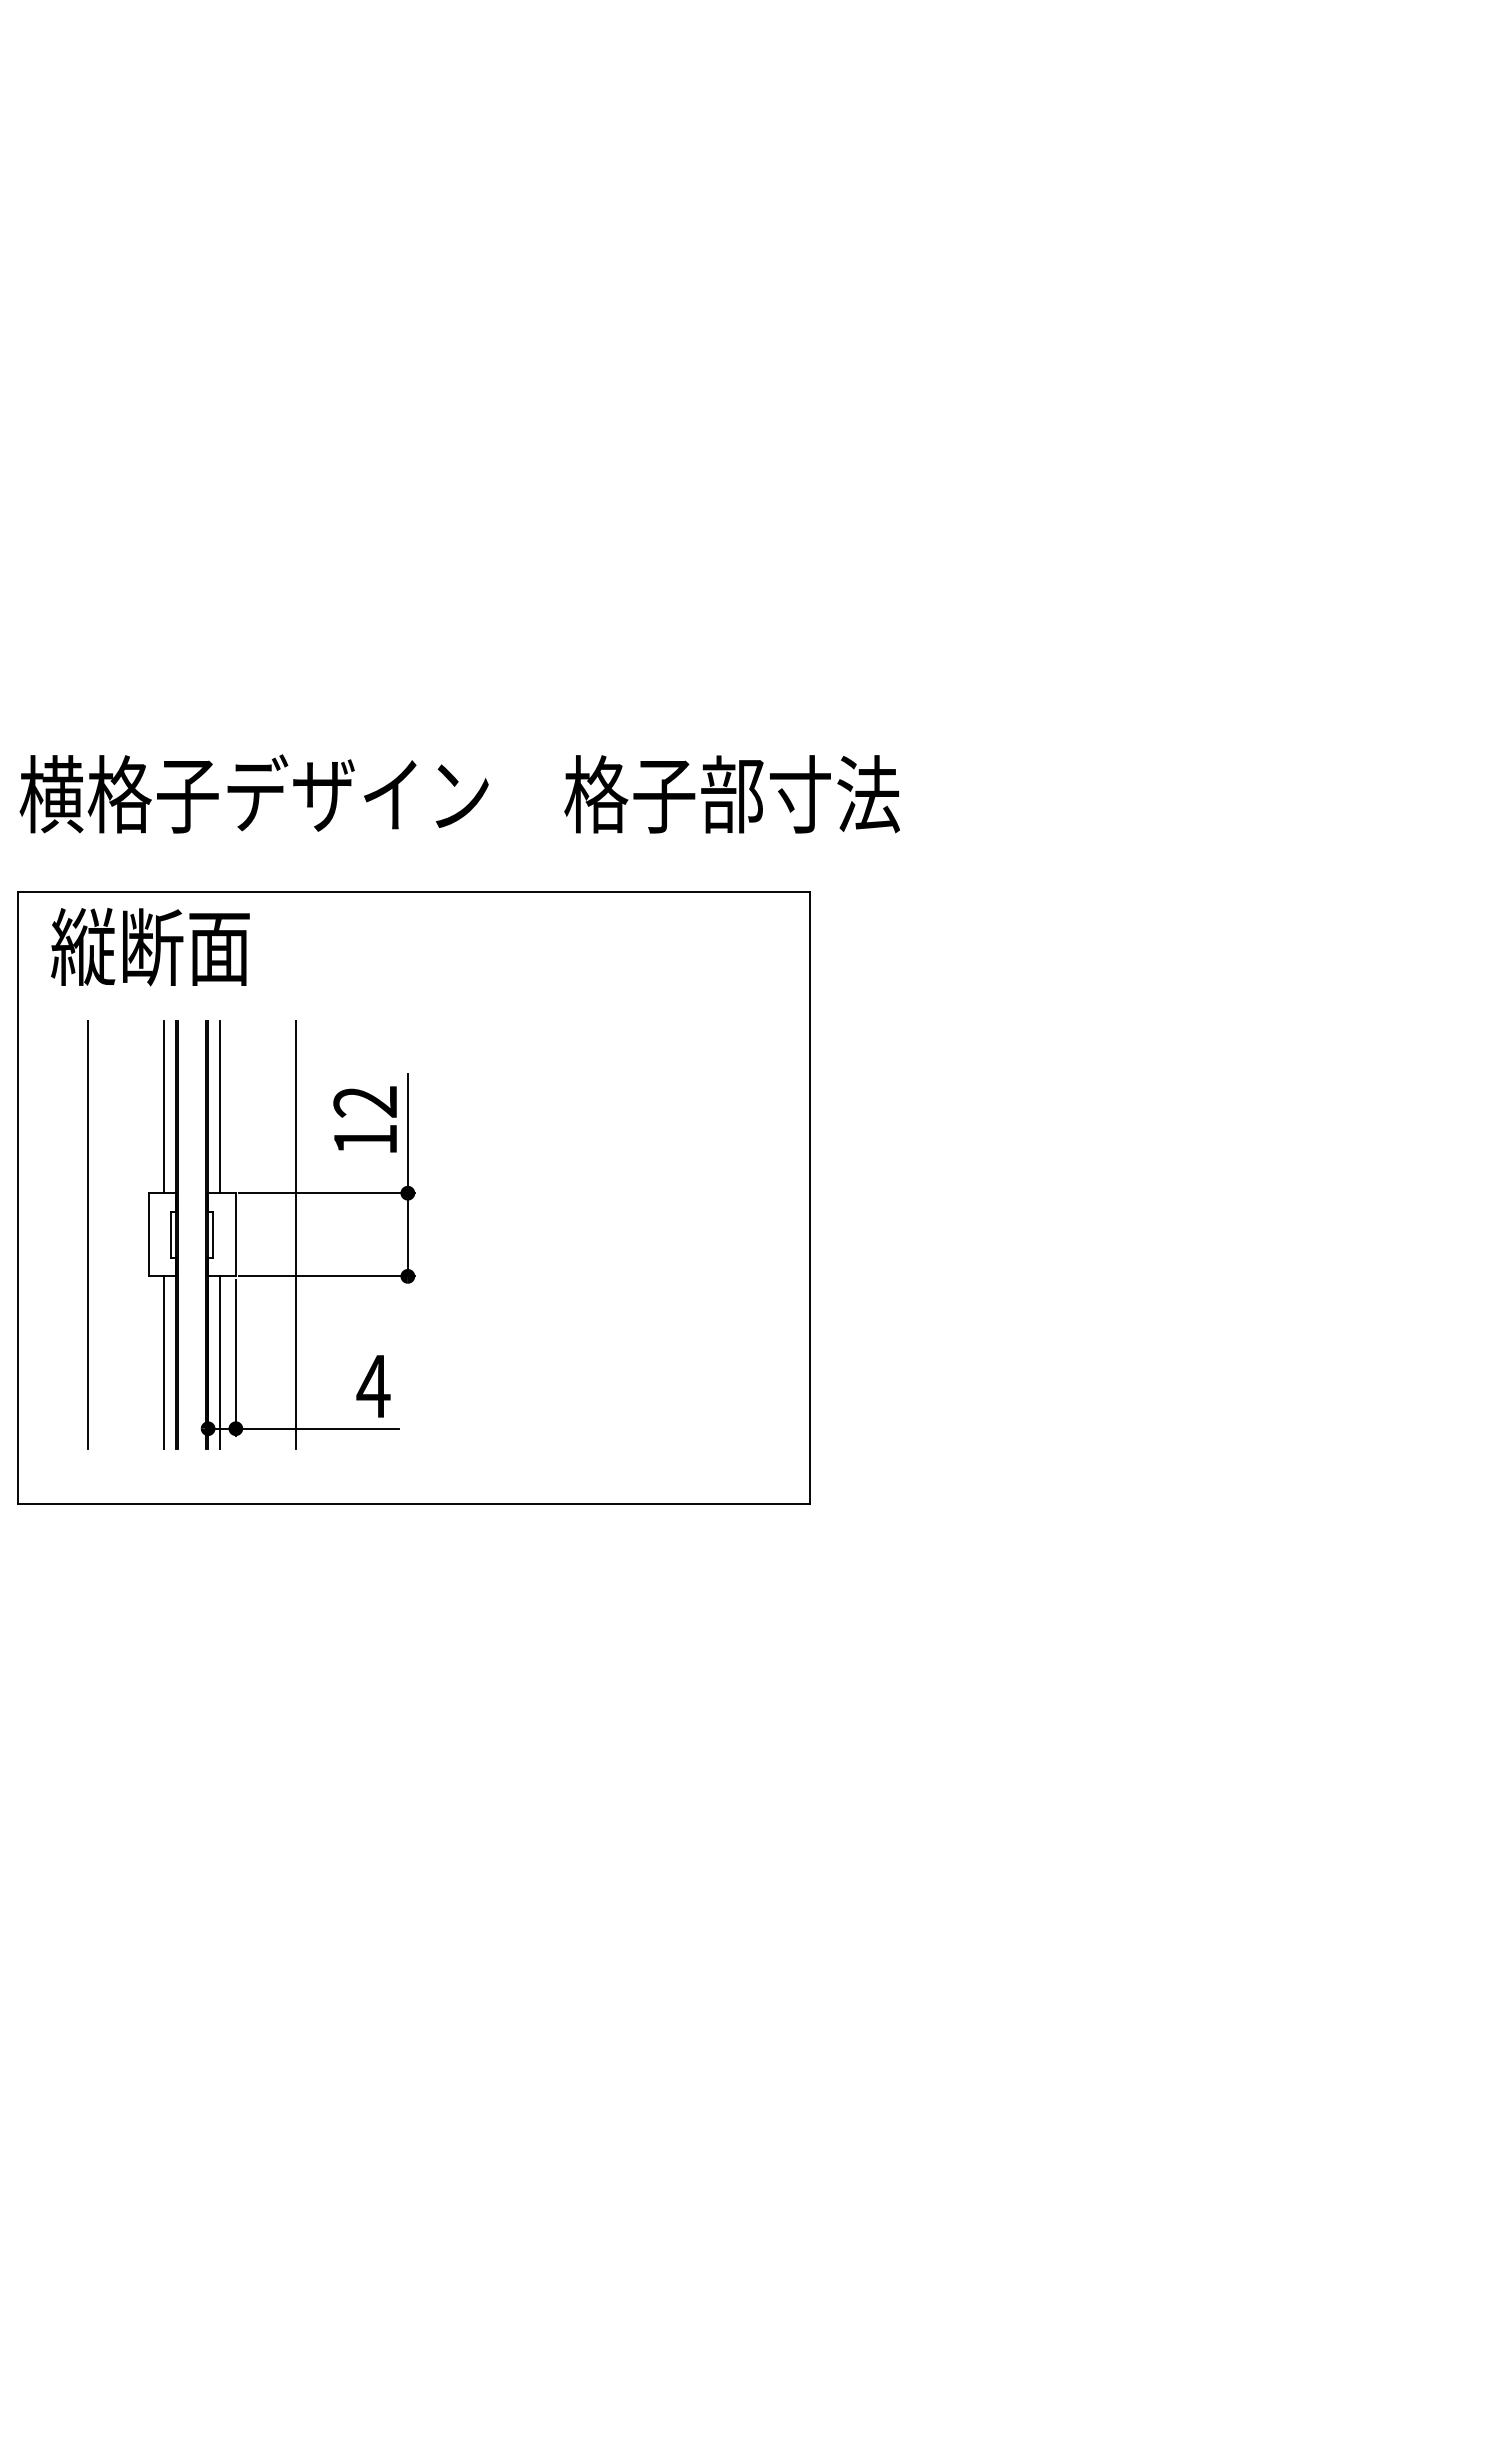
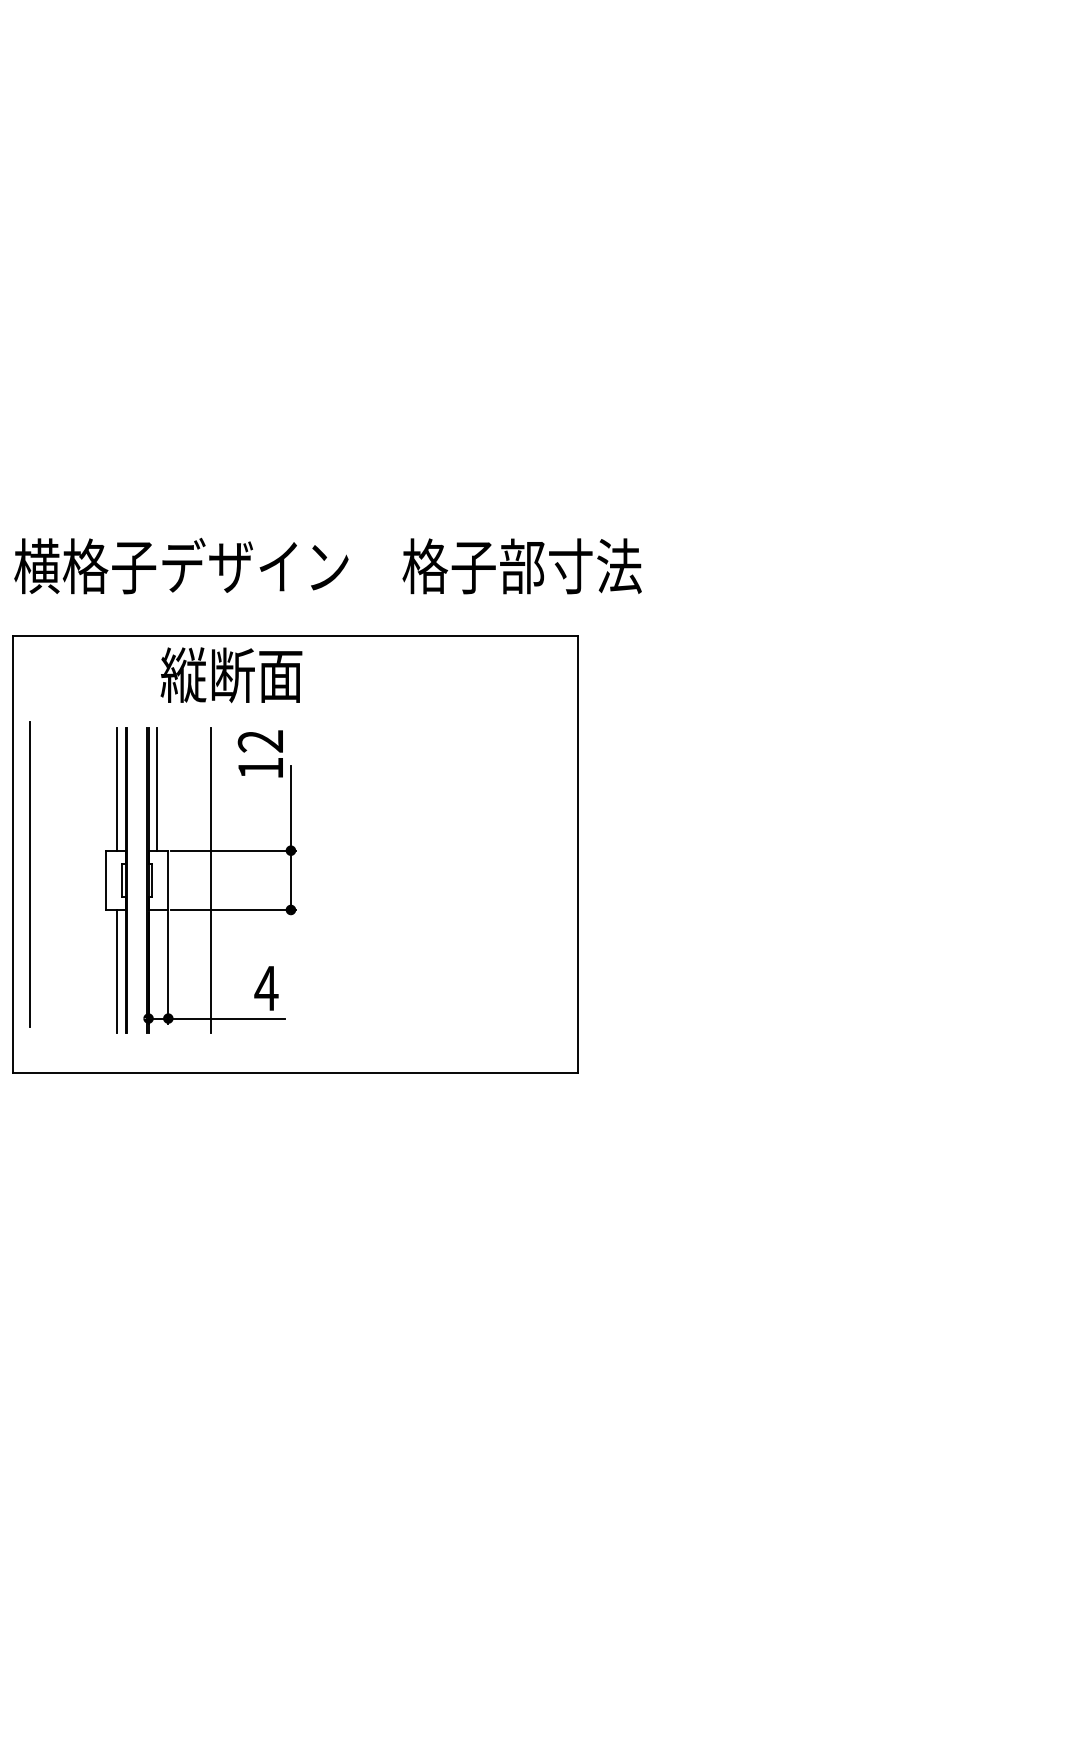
text: (150, 947) -> (231, 675), moved
text: (364, 1119) -> (260, 753), moved
line: (87, 1234) -> (29, 874), moved
line: (219, 1362) -> (156, 971), removed

